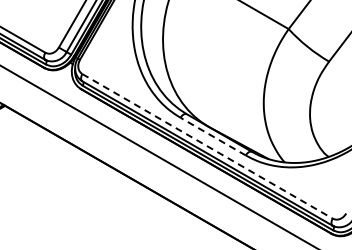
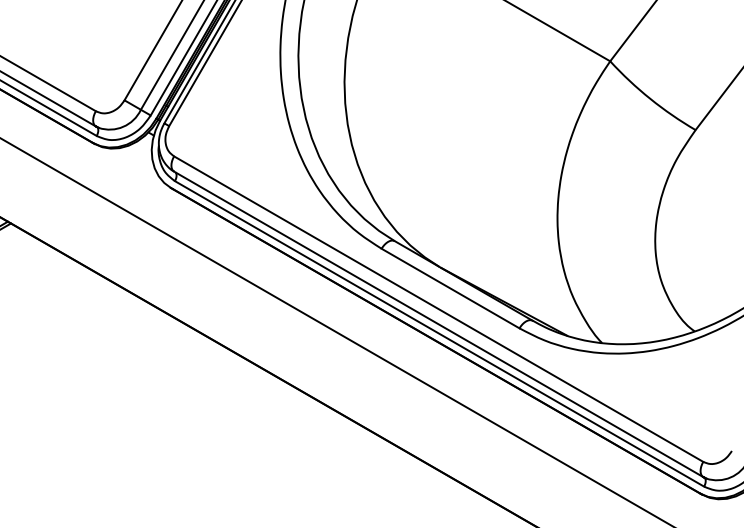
line: (213, 136) -> (451, 288), dashed -> solid
line: (207, 146) -> (438, 309), dashed -> solid

